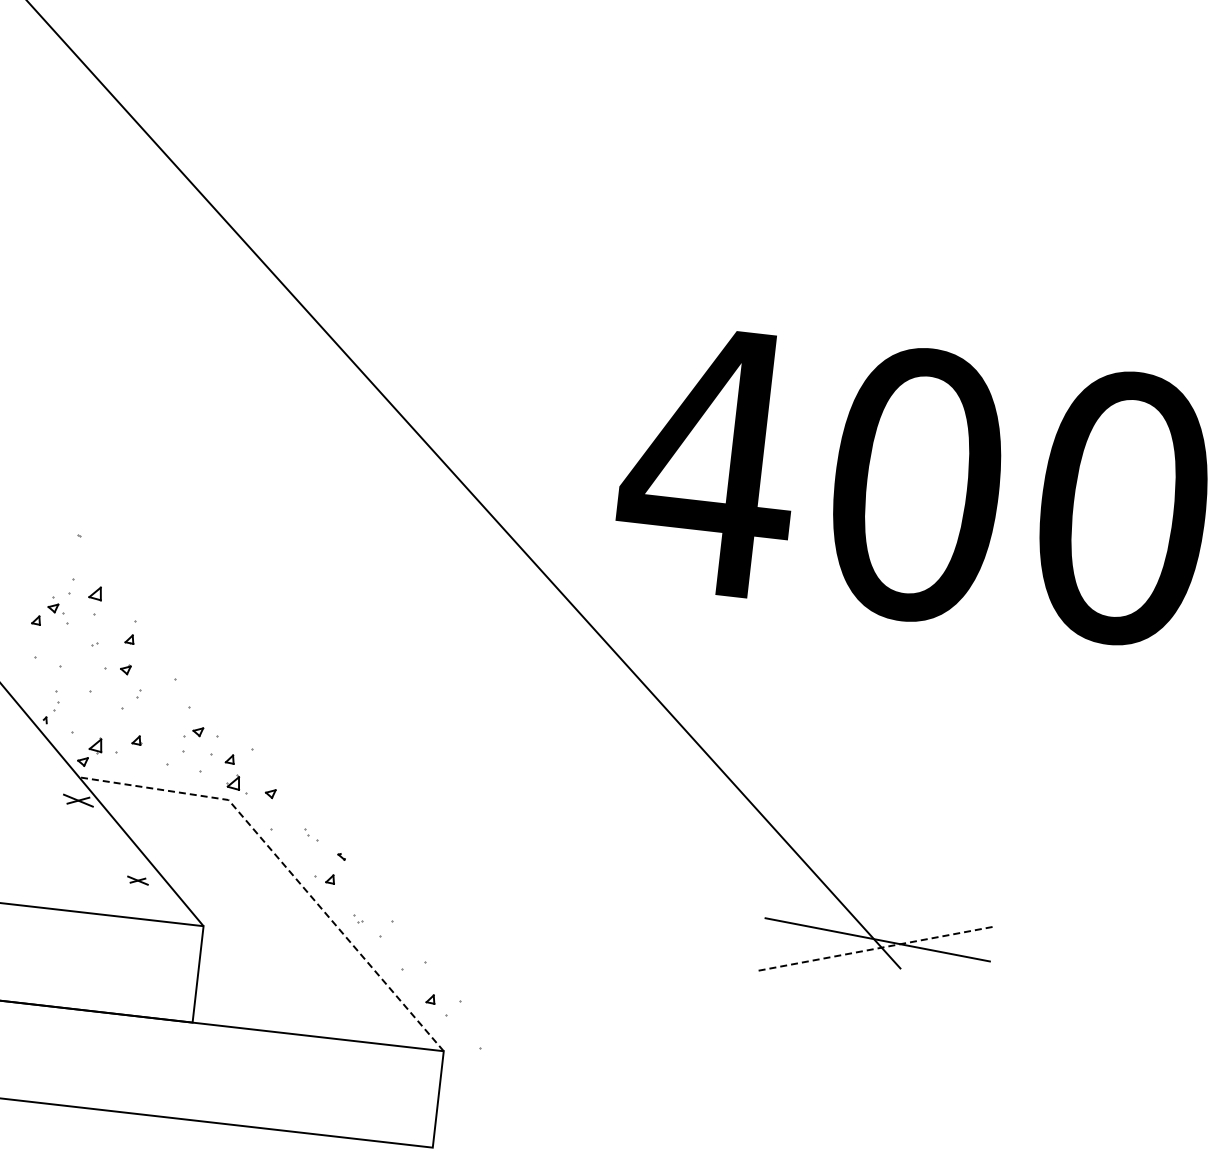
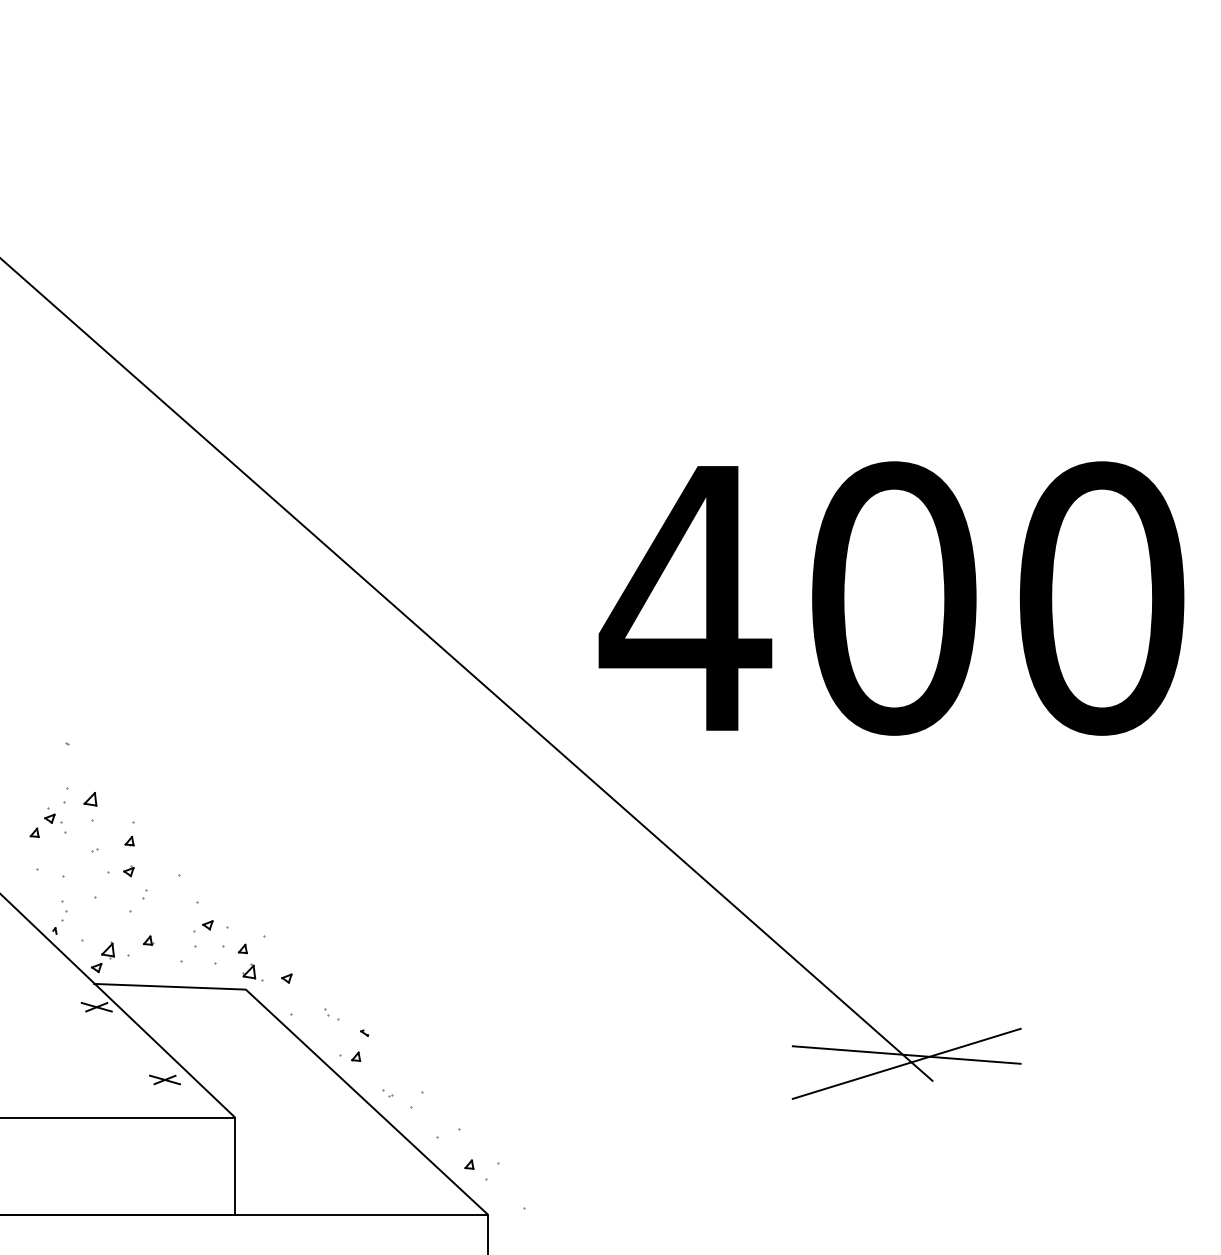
line: (285, 866) -> (310, 1049), dashed -> solid
part: (137, 880) -> (164, 1079), size x1.43
line: (877, 948) -> (907, 1063), dashed -> solid

